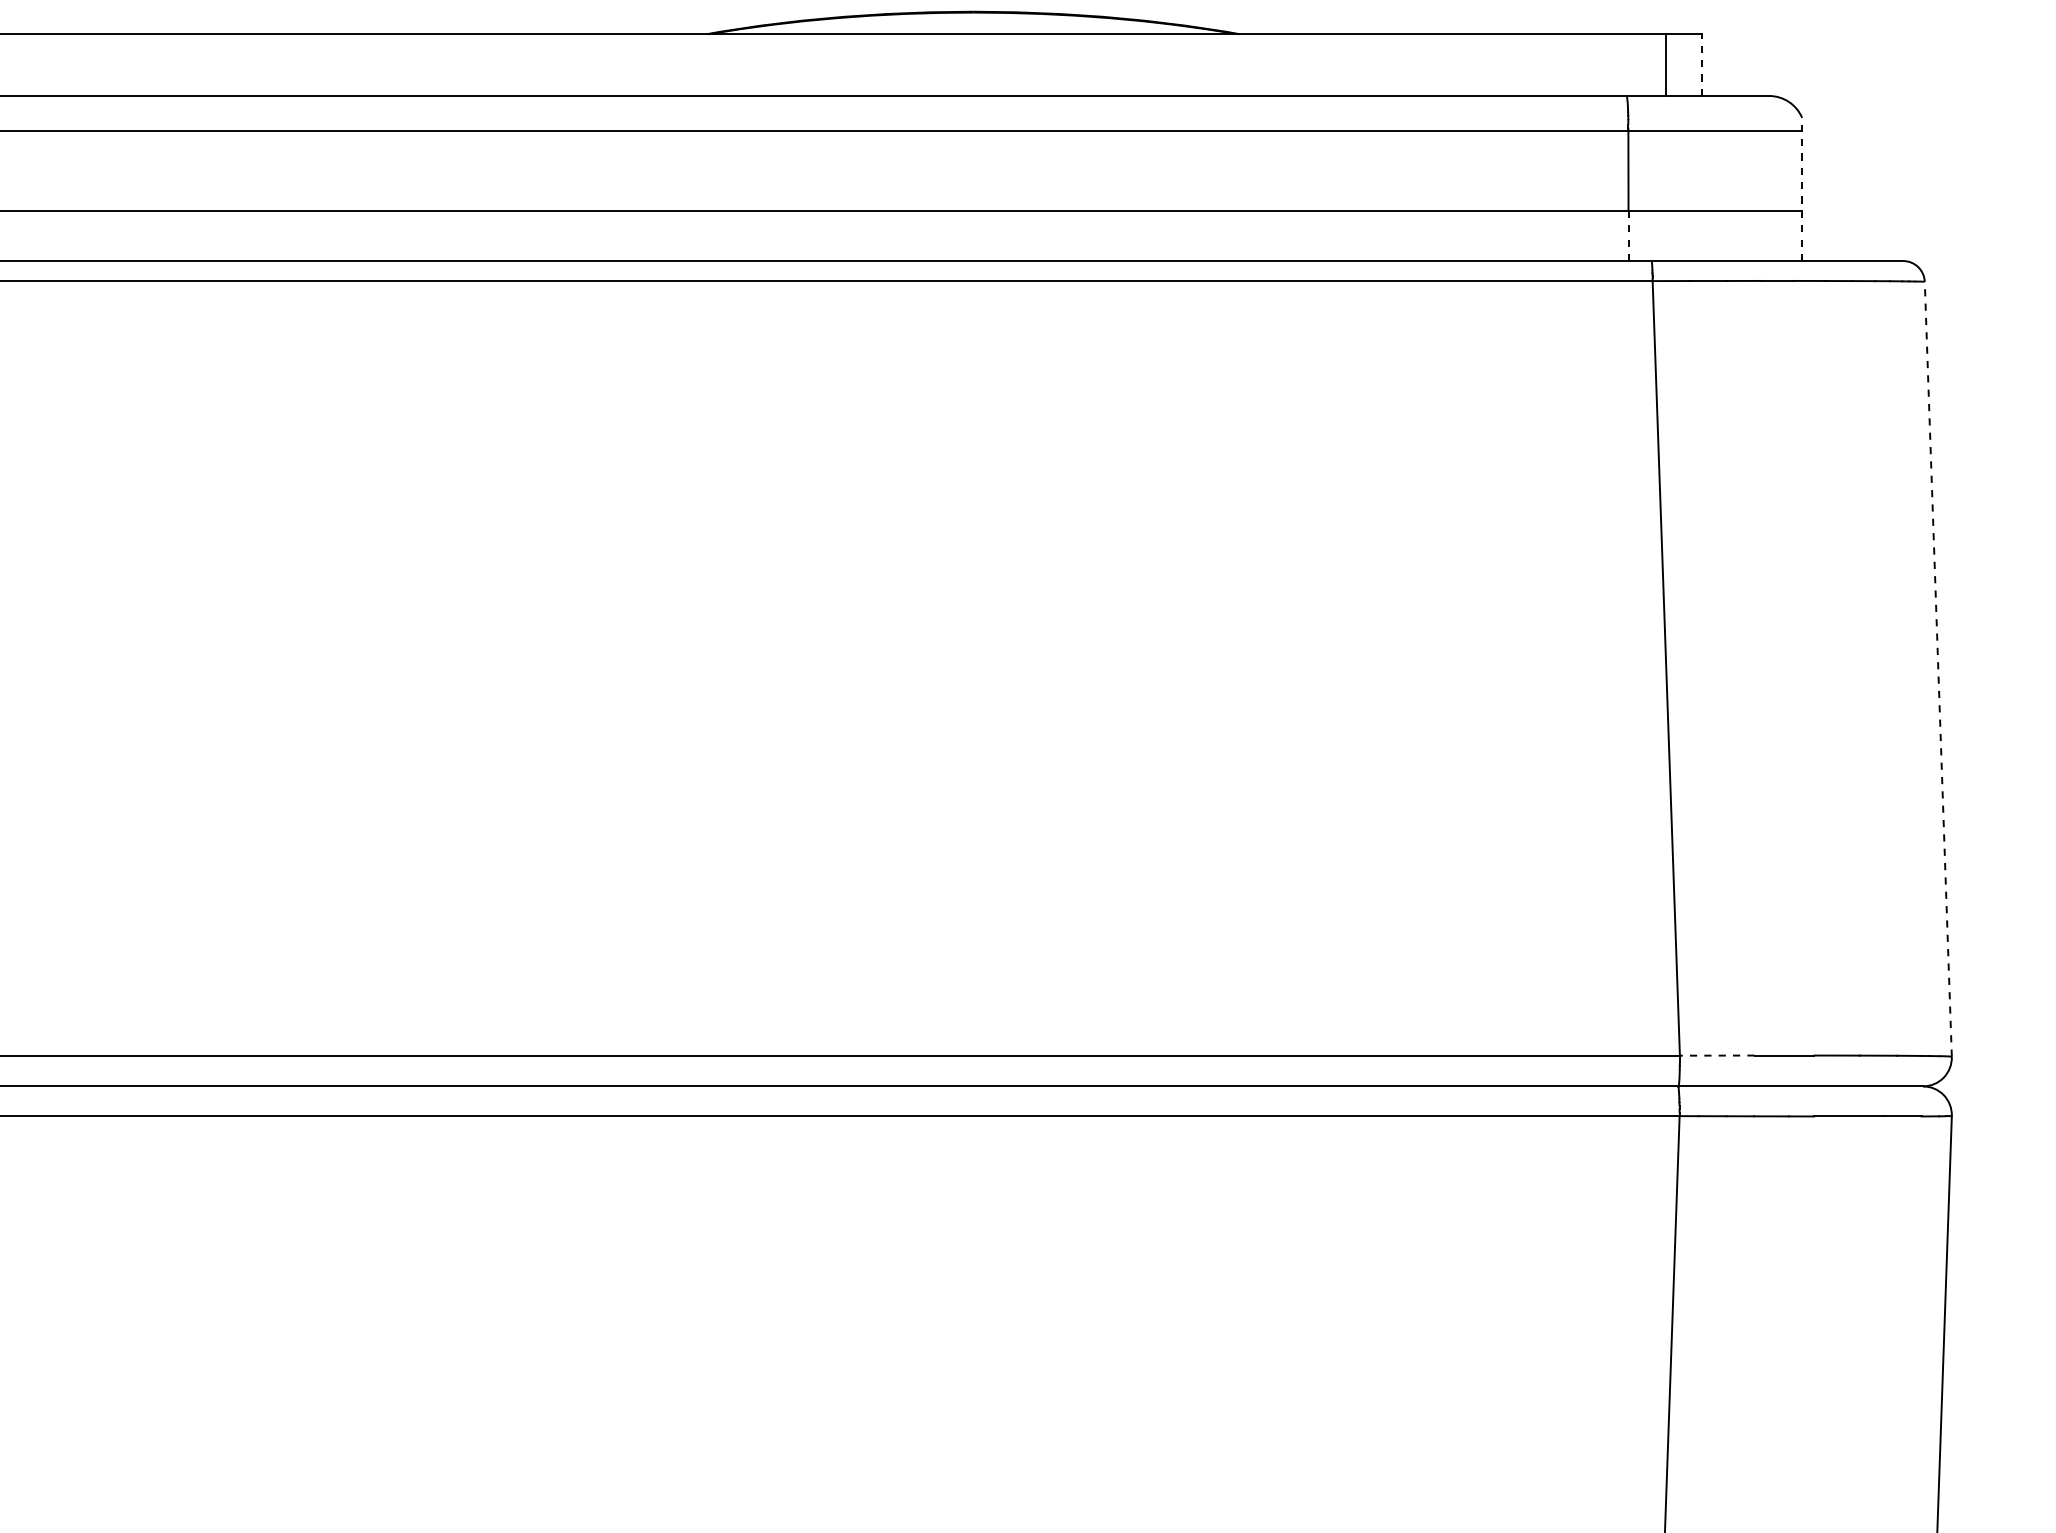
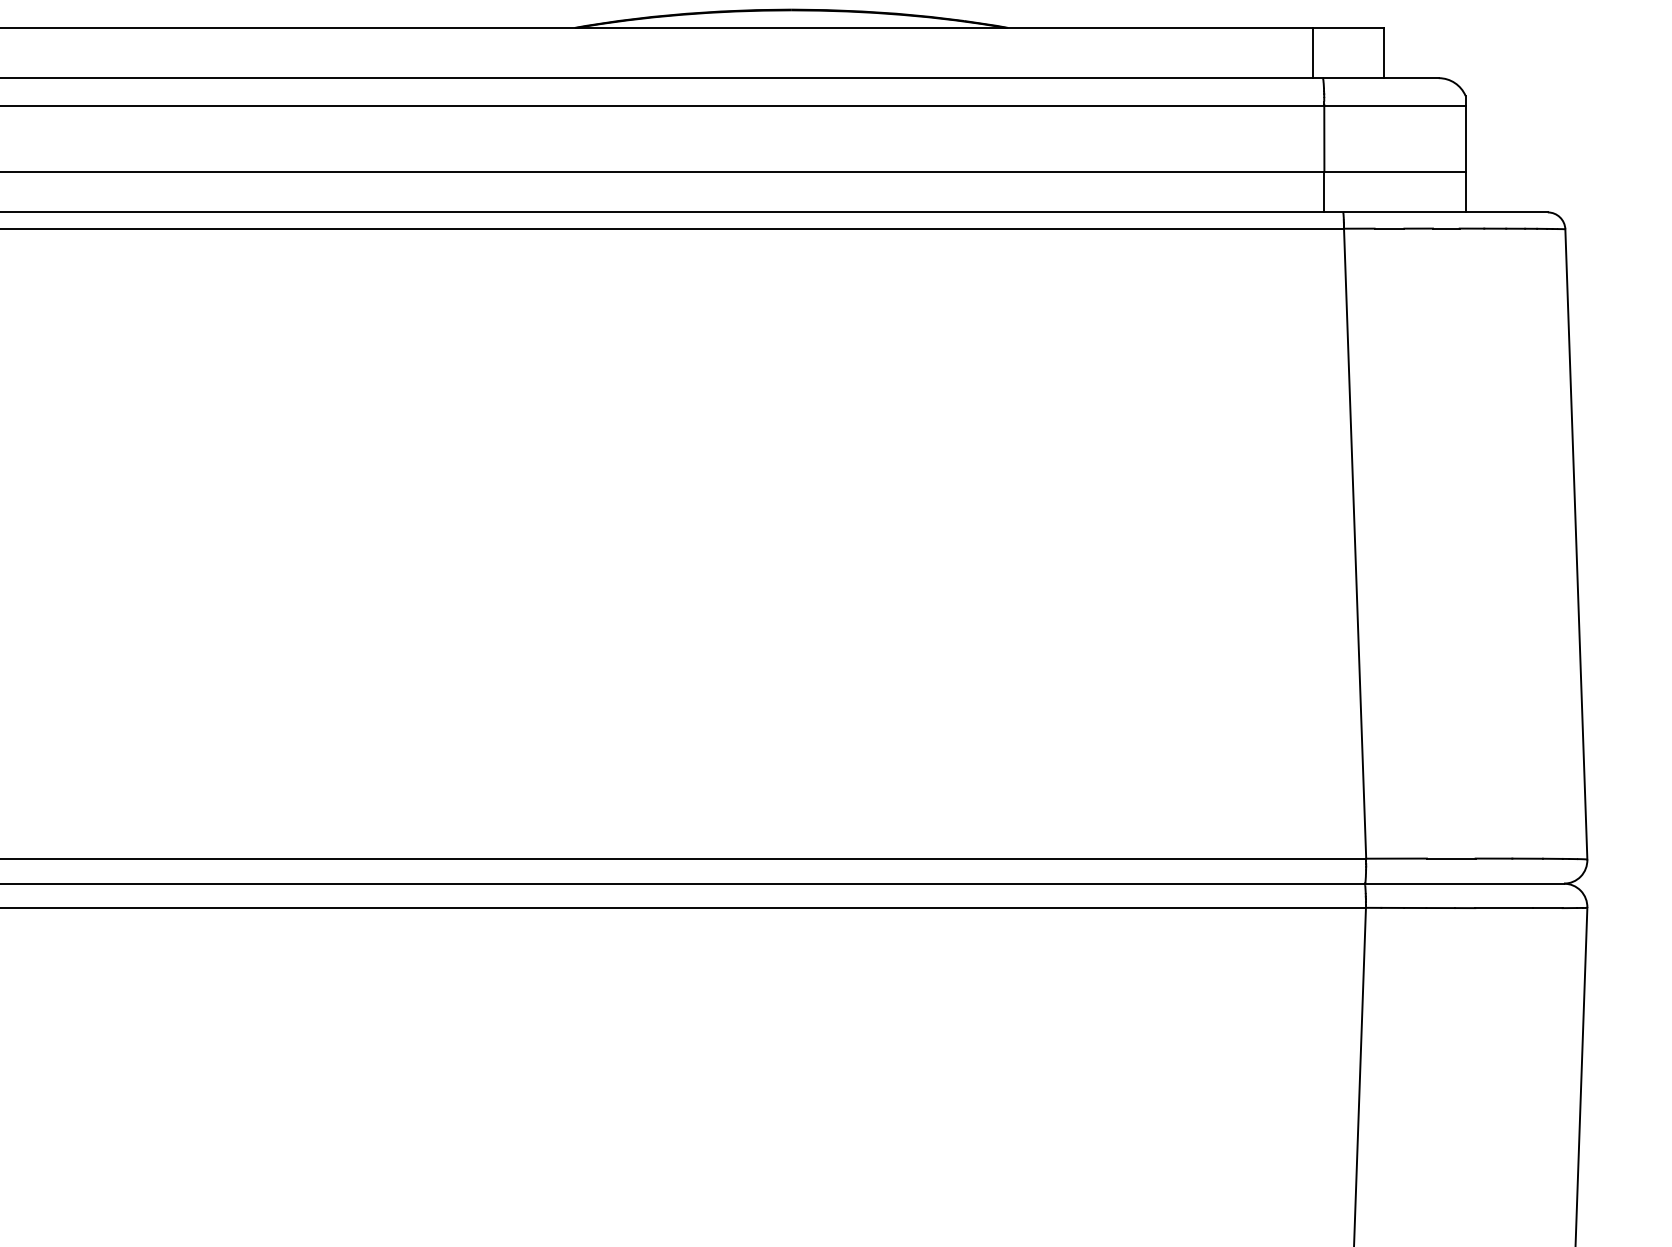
line: (1666, 64) -> (1313, 52), moved
line: (1701, 65) -> (1383, 53), dashed -> solid
line: (1802, 189) -> (1465, 154), dashed -> solid
line: (1628, 236) -> (1324, 192), dashed -> solid
line: (1938, 669) -> (1576, 544), dashed -> solid
line: (1716, 1055) -> (1395, 858), dashed -> solid

